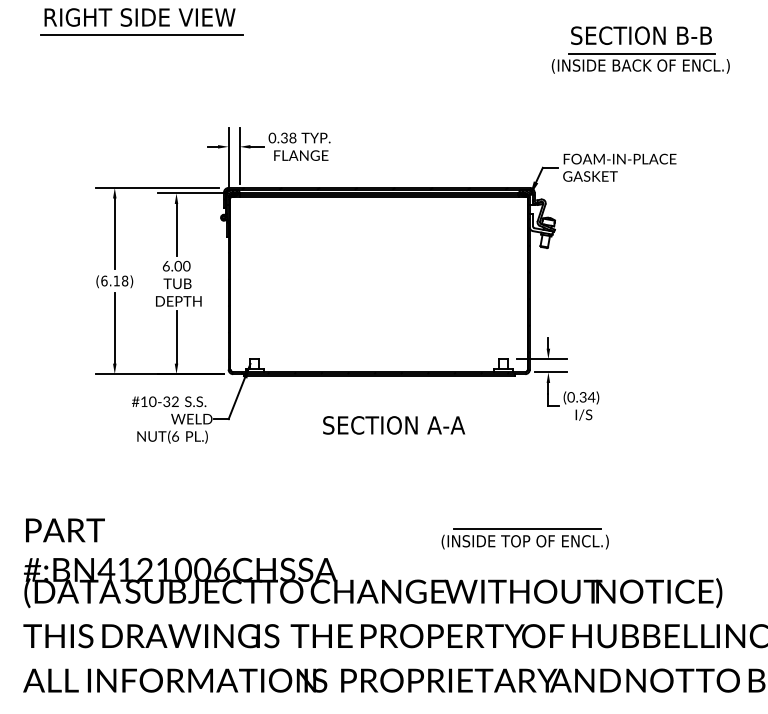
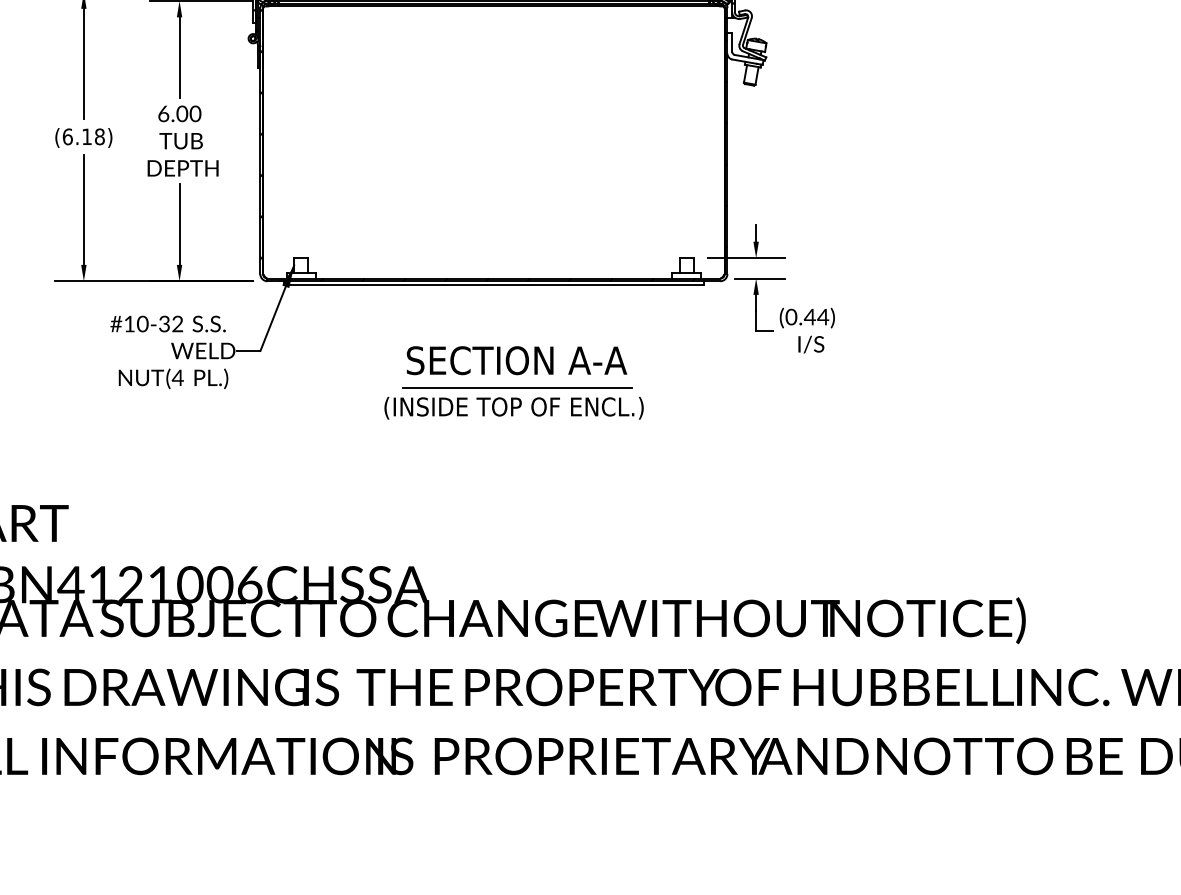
text: (582, 397) -> (809, 317), (0.34) -> (0.44)
text: (175, 436) -> (178, 377), (6 -> (4
part: (524, 538) -> (512, 402), moved

